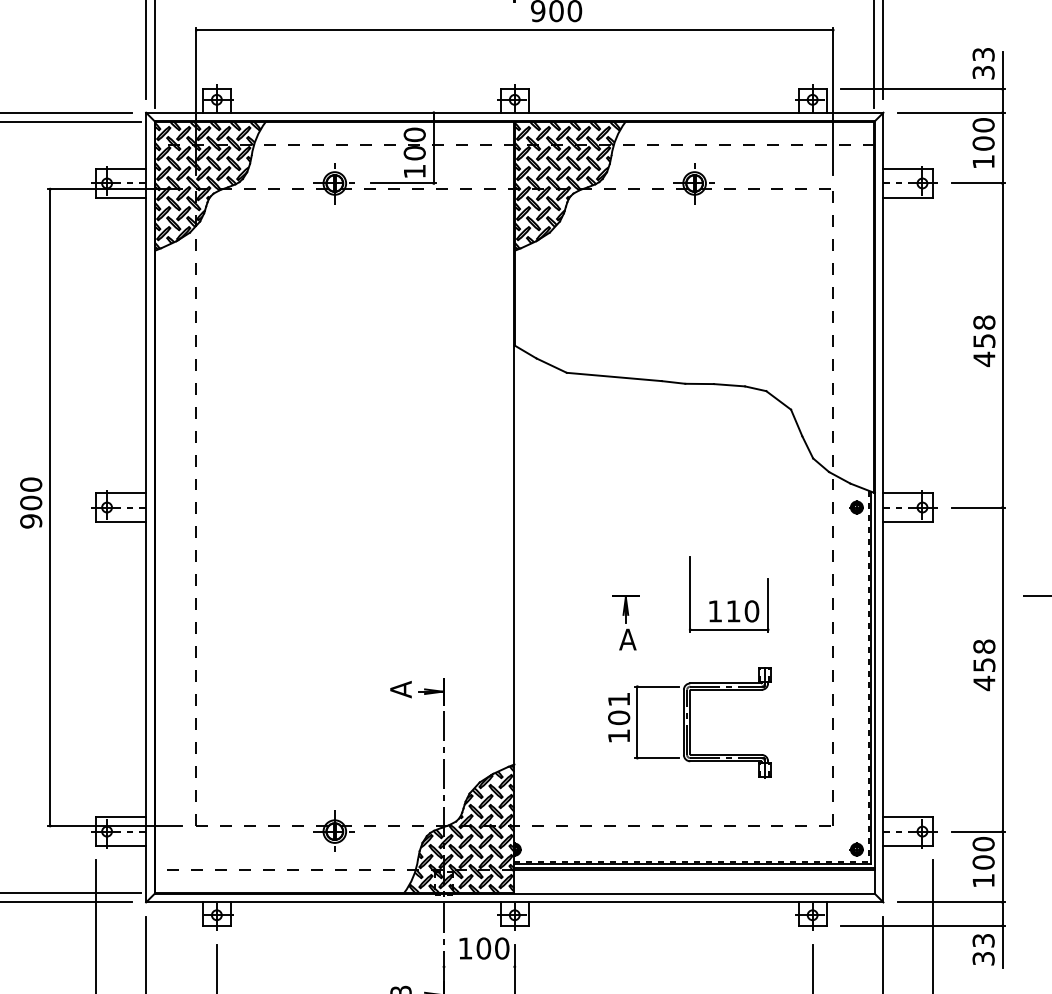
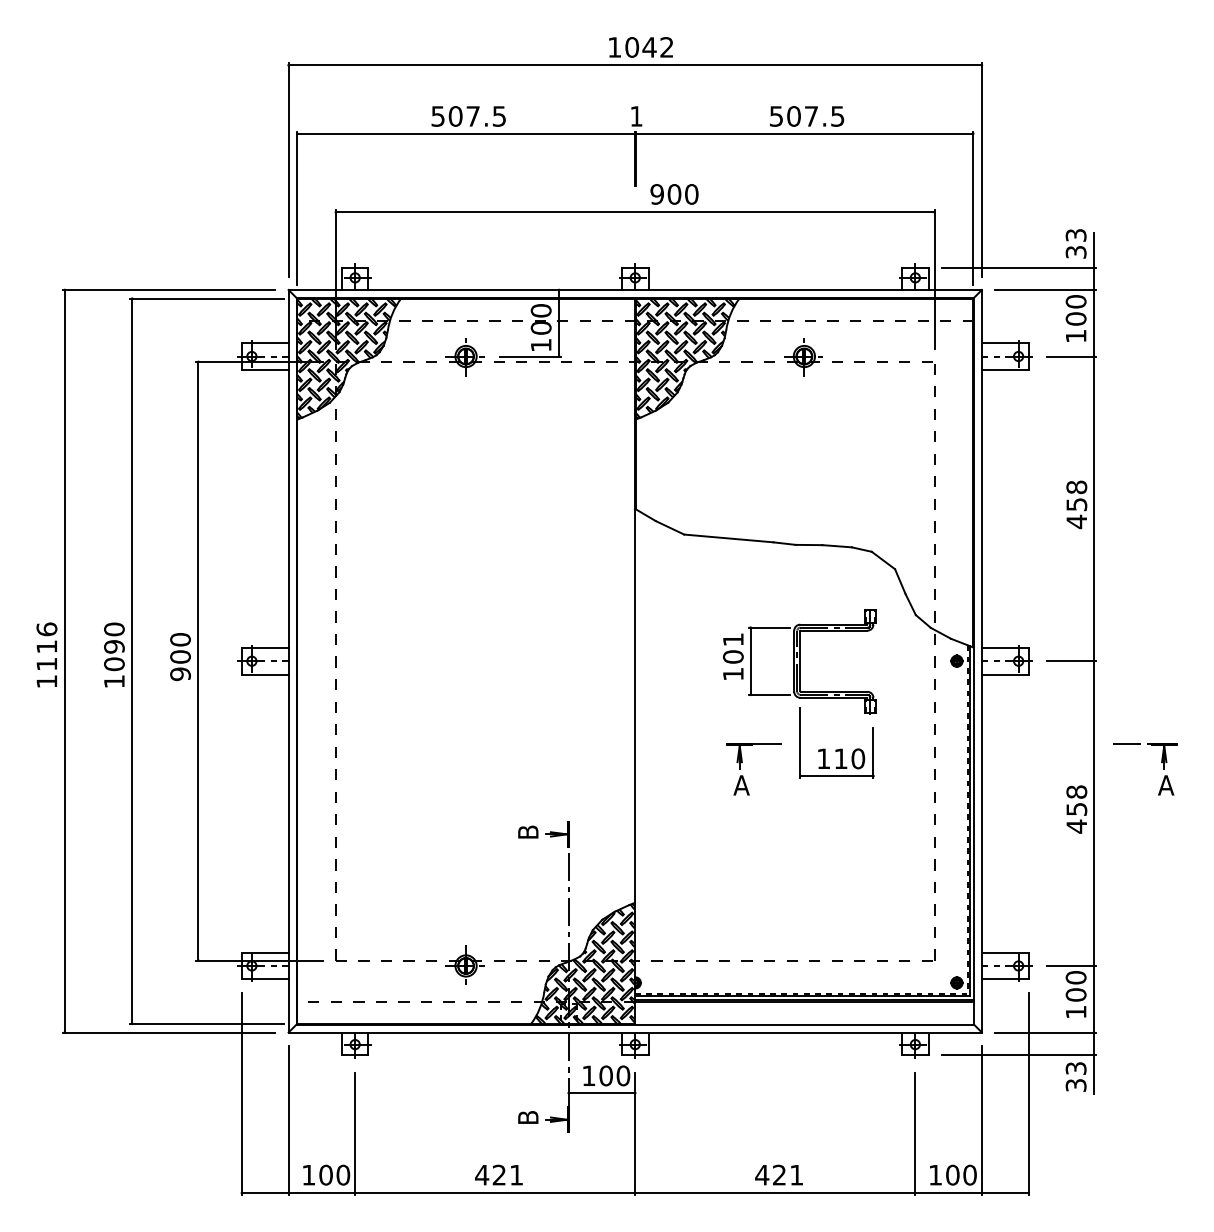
line: (655, 596) -> (767, 744), added
text: (401, 689) -> (528, 832), A -> B
part: (689, 722) -> (799, 661), moved
line: (478, 967) -> (601, 1093), added

